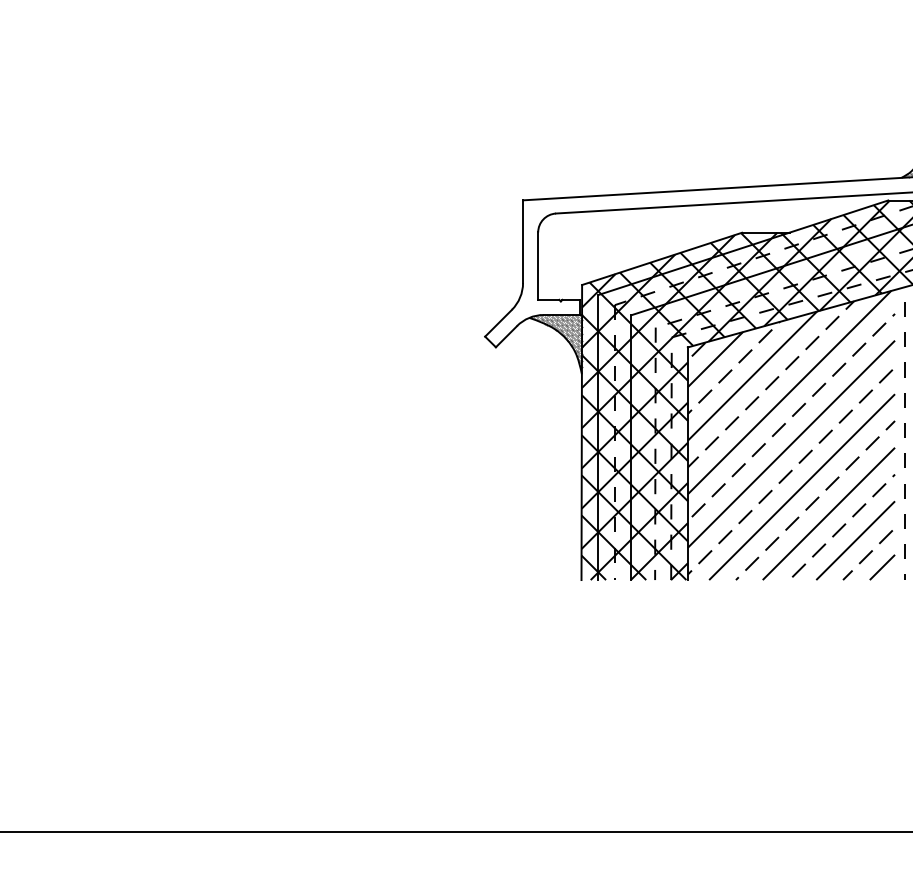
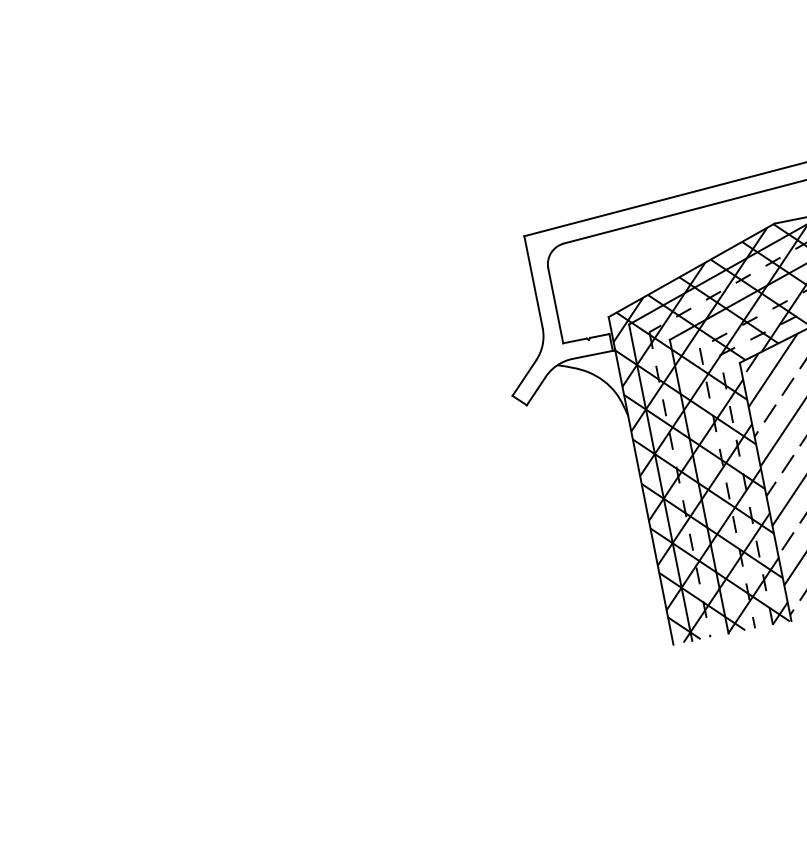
hatch: (556, 341) -> (592, 385), removed

